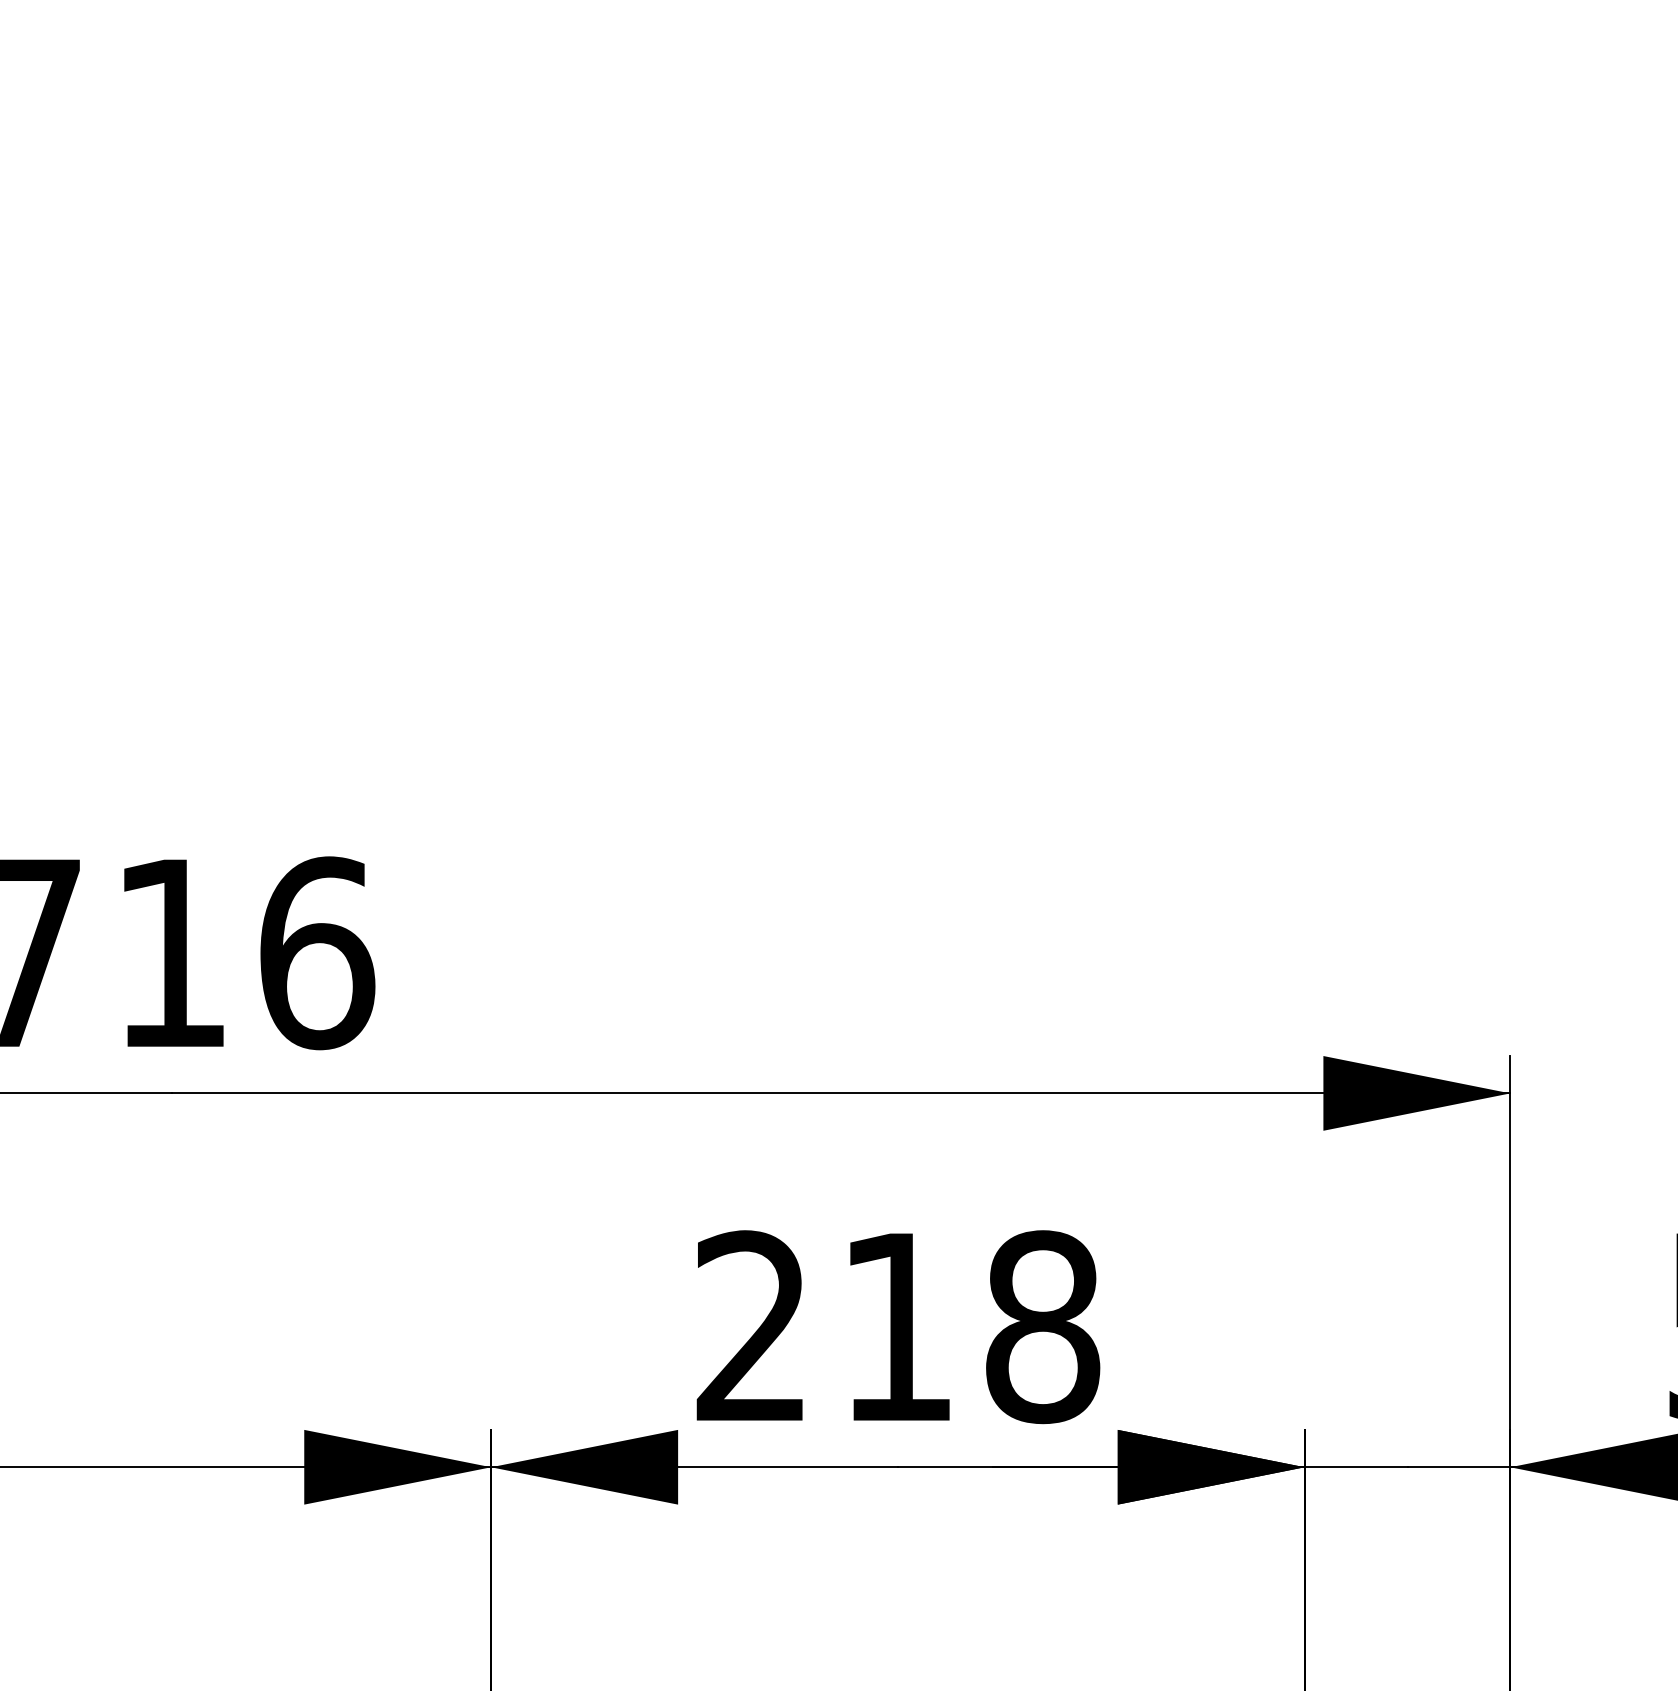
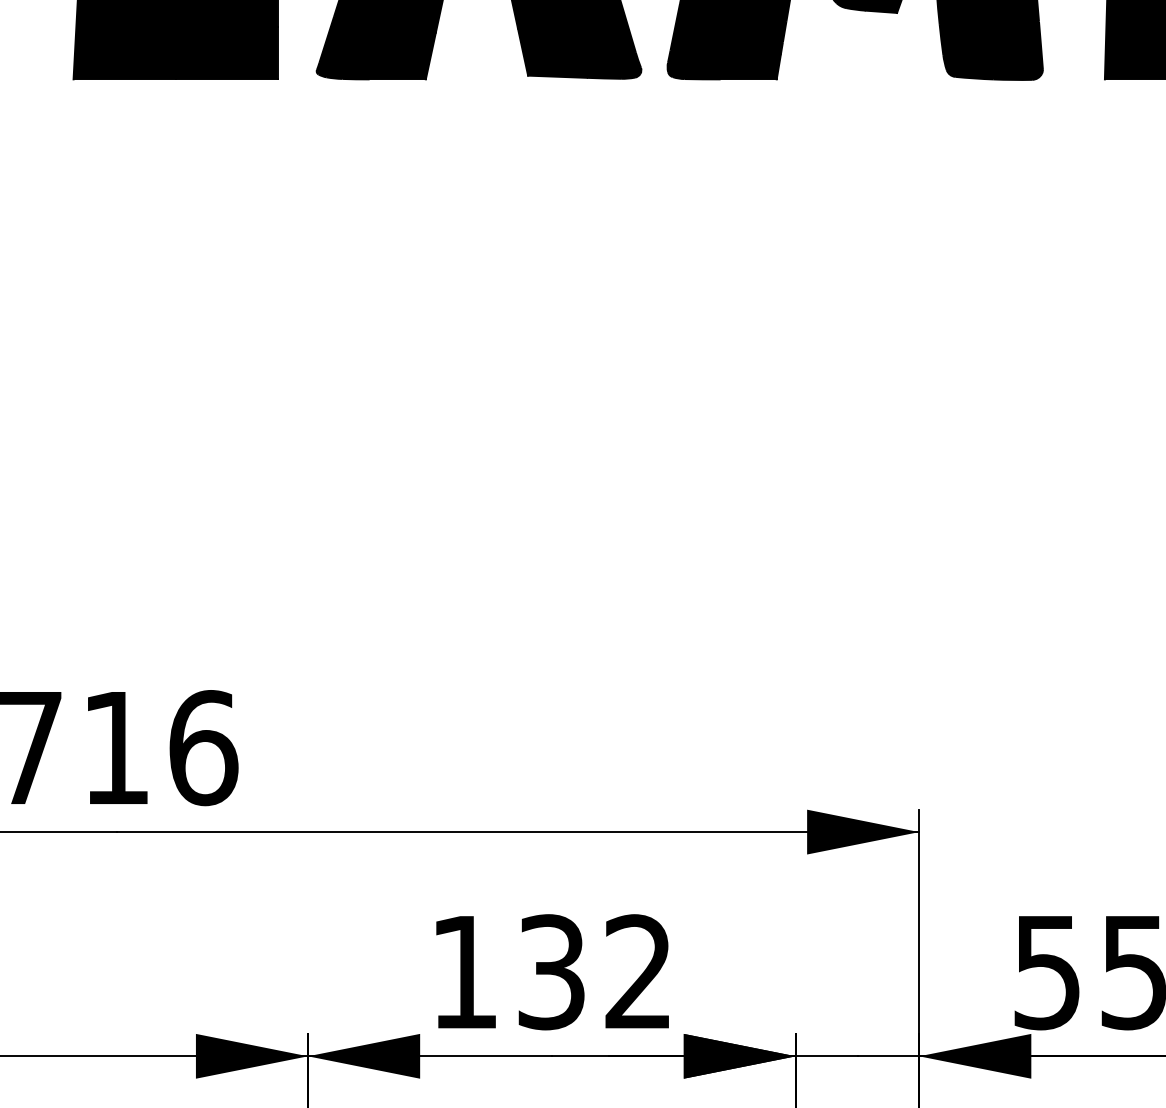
text: (898, 1327) -> (552, 972), 218 -> 132

